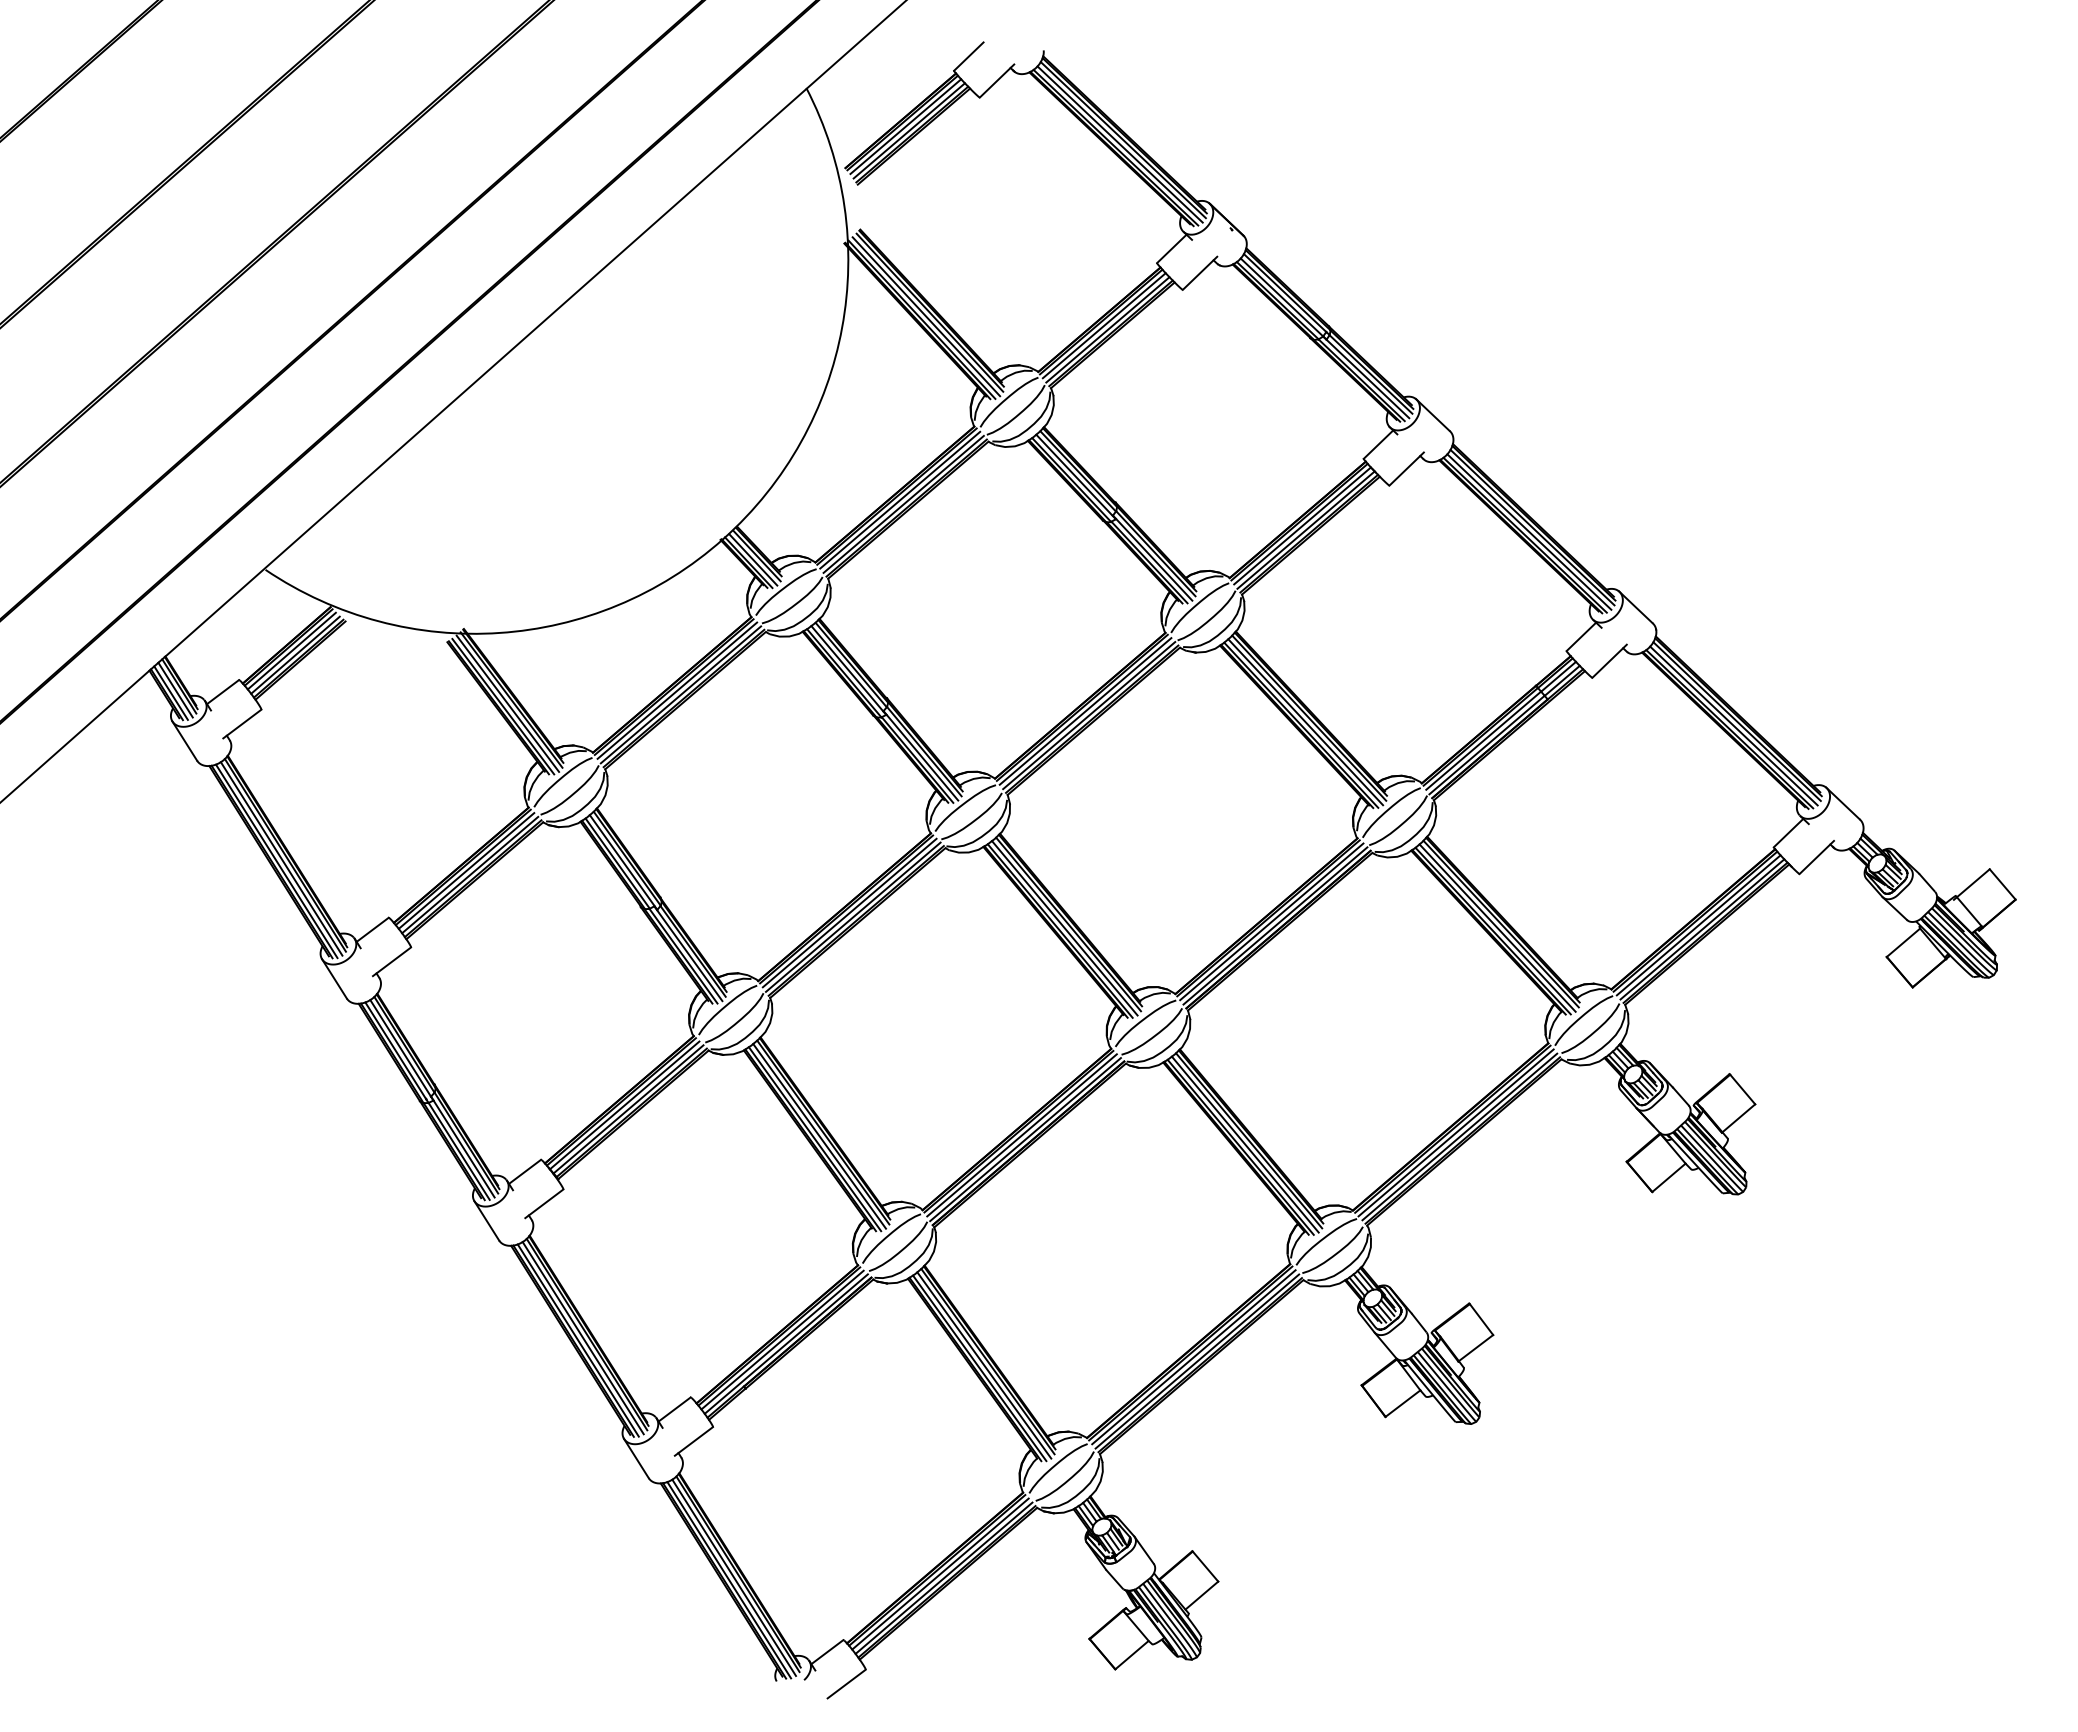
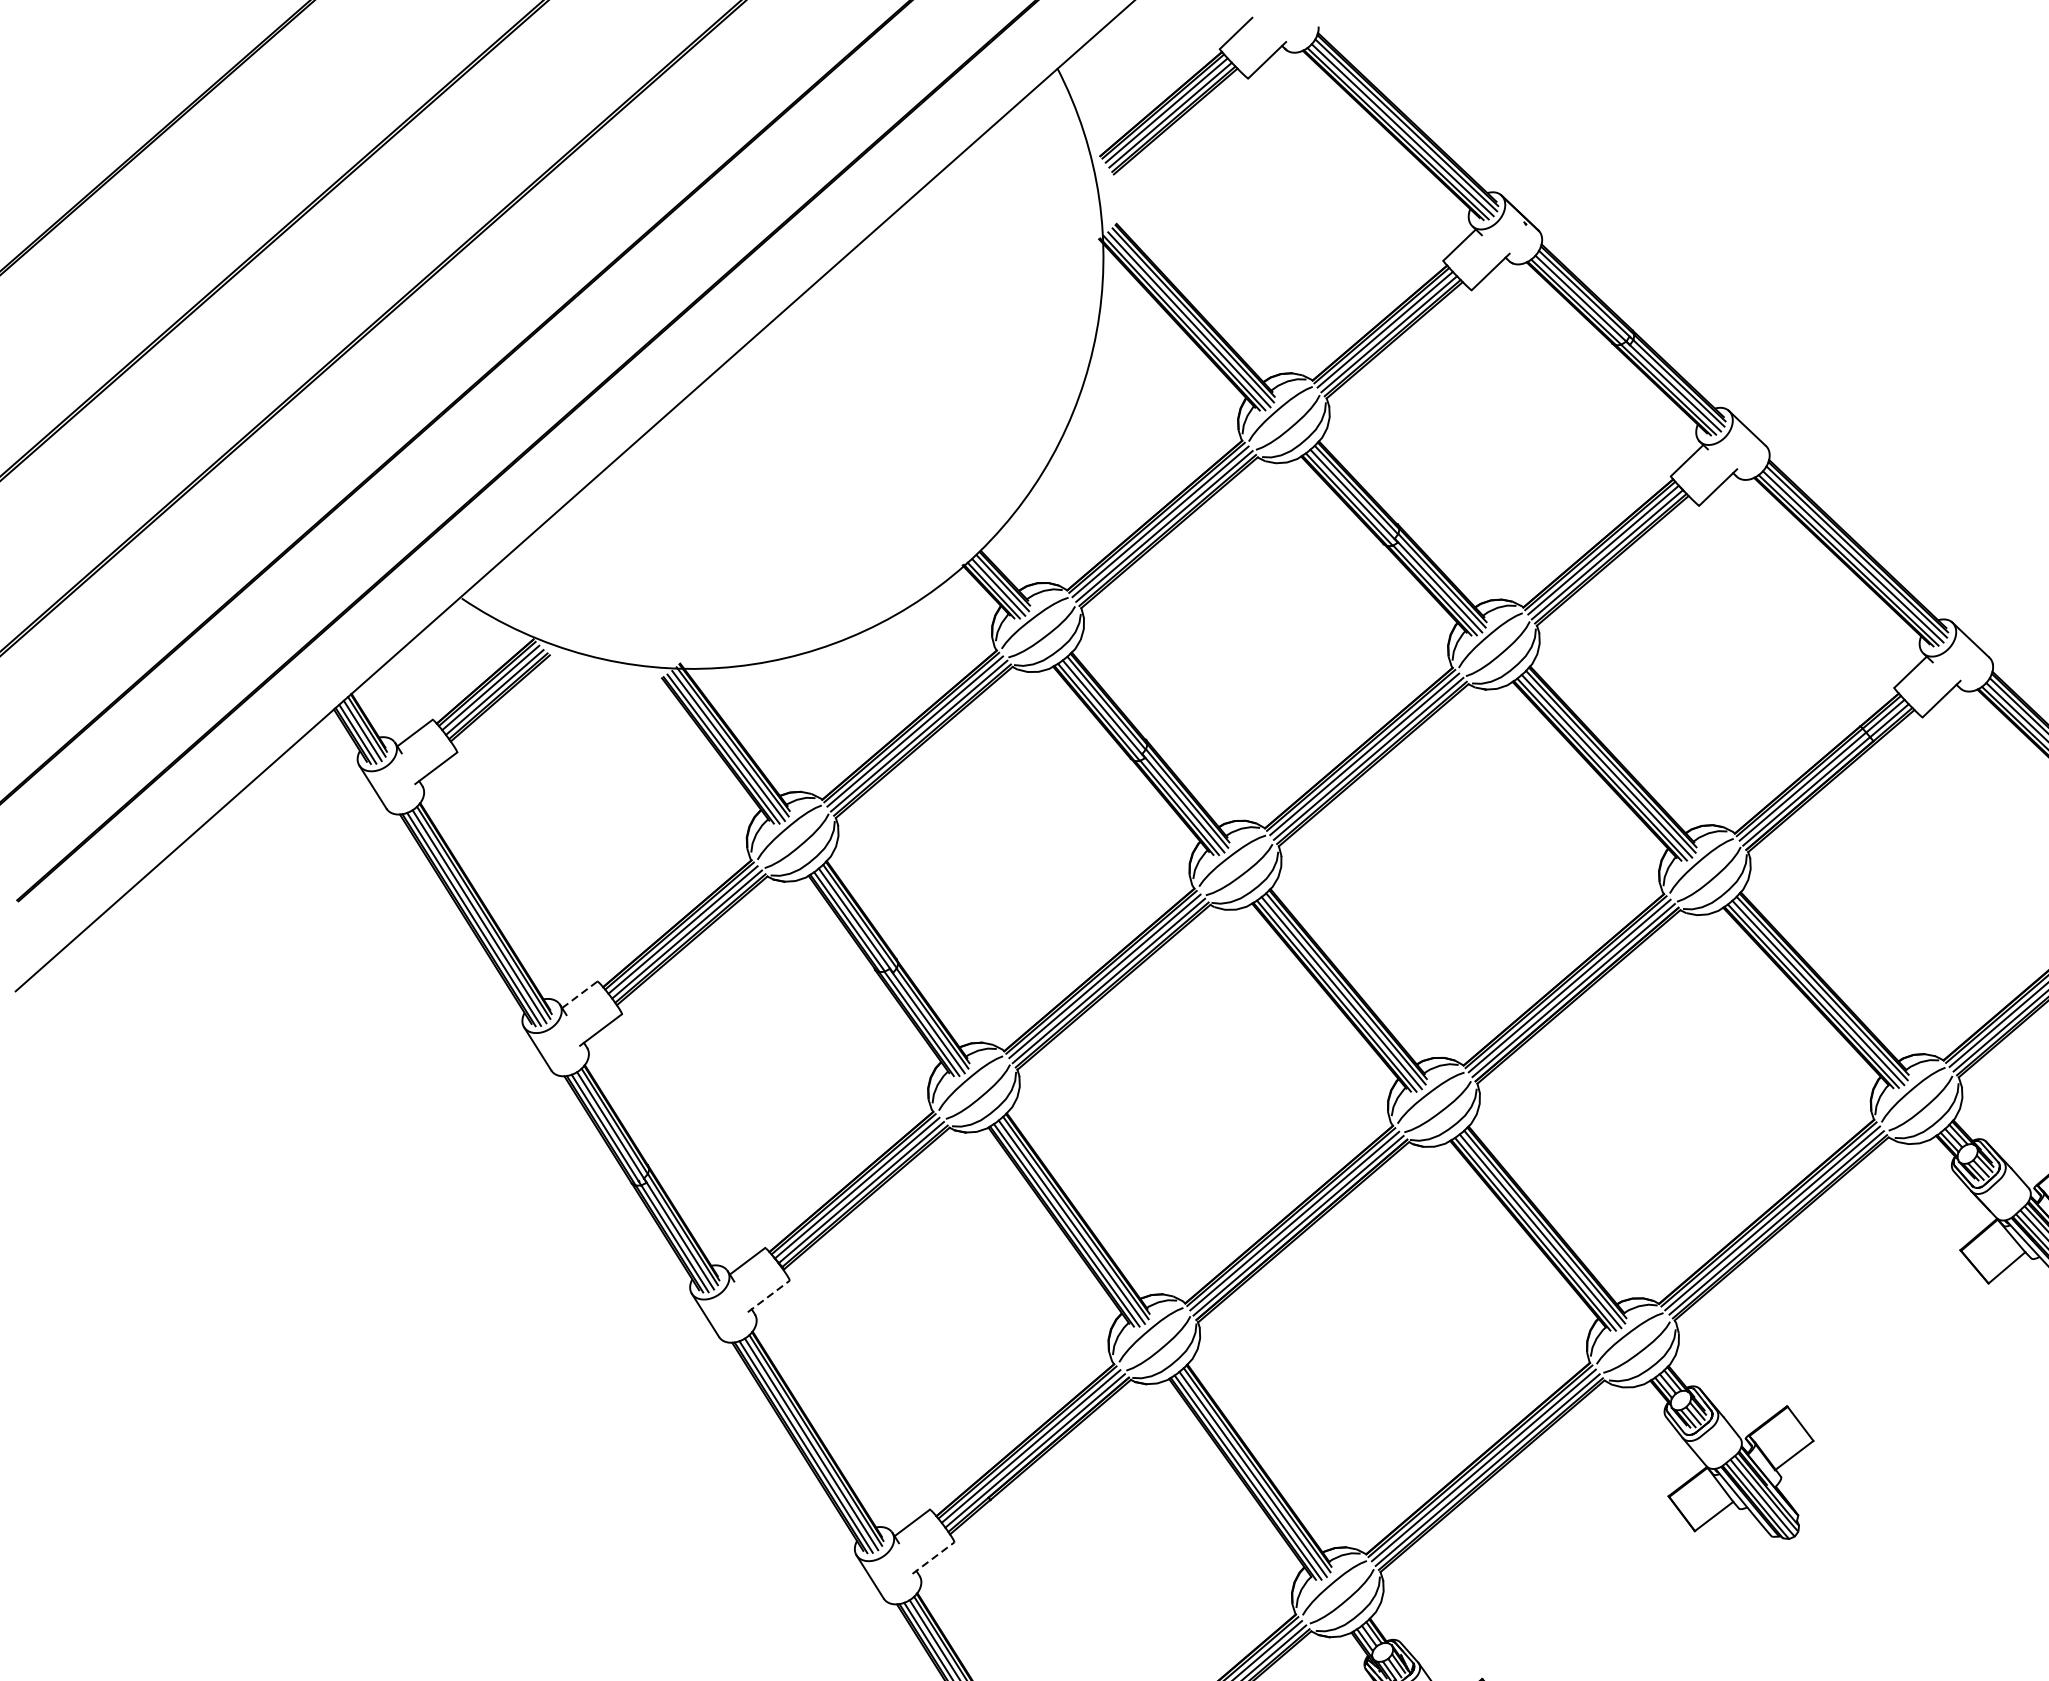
line: (372, 929) -> (579, 994), solid -> dashed
line: (544, 1203) -> (768, 1296), solid -> dashed
line: (693, 1441) -> (932, 1558), solid -> dashed

